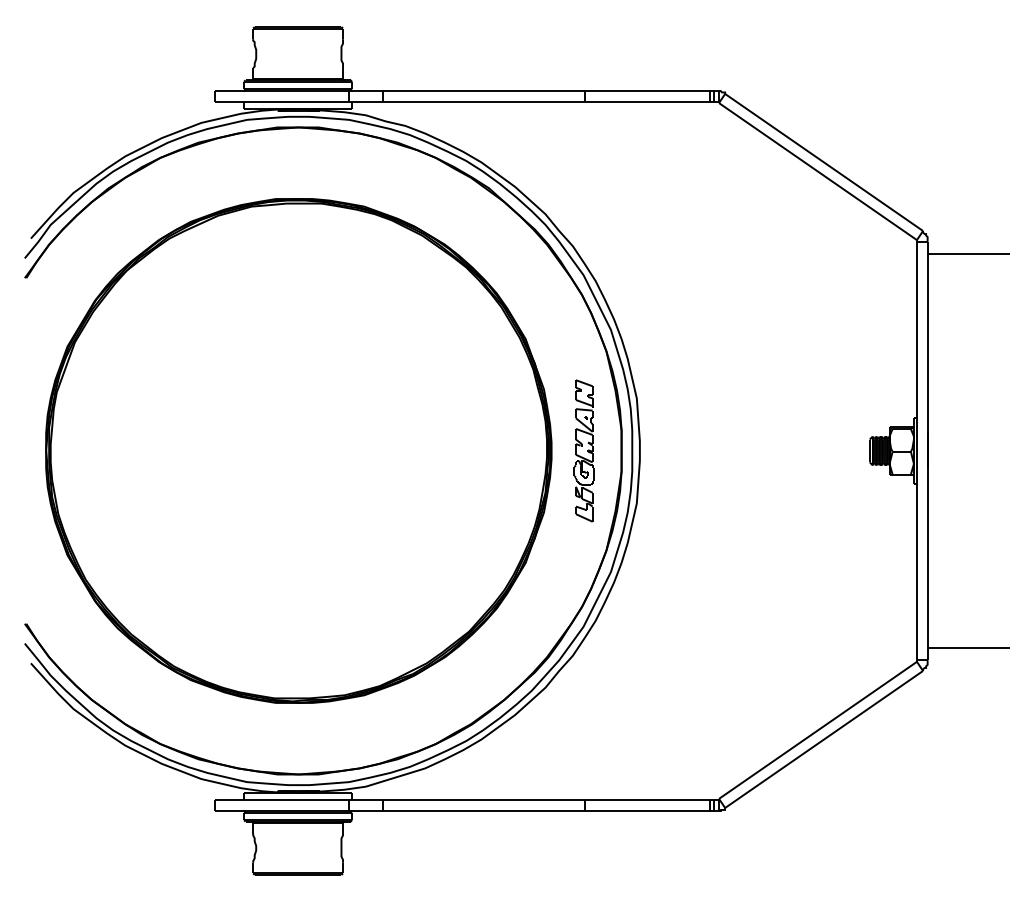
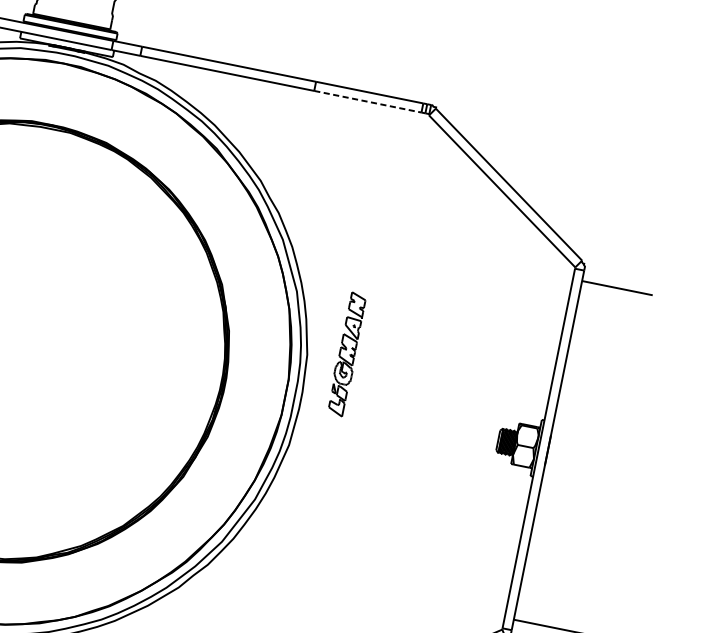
line: (647, 101) -> (367, 101), solid -> dashed
part: (583, 450) -> (346, 353), moved

